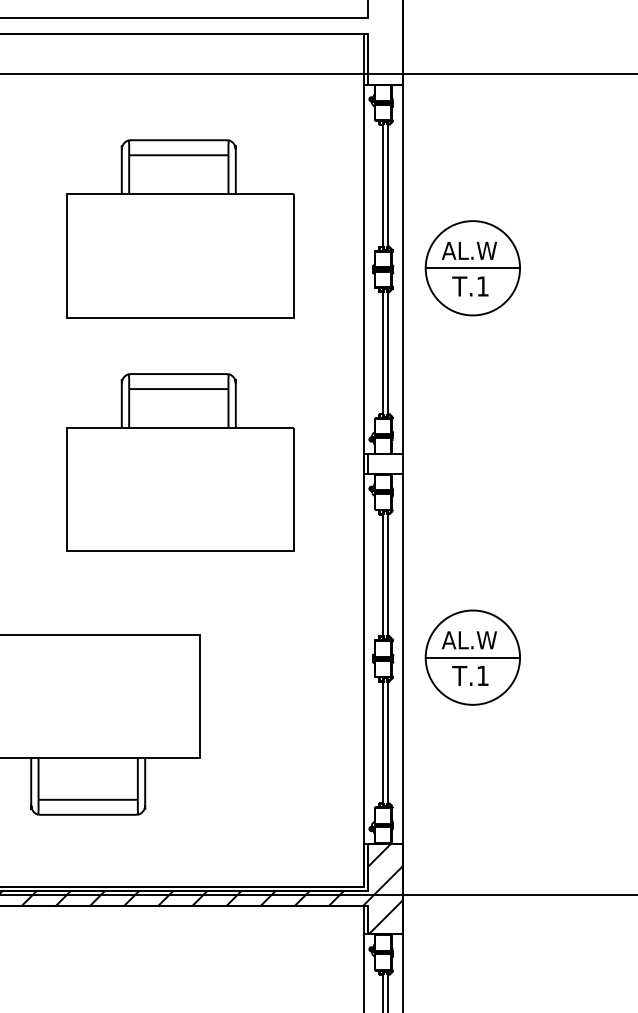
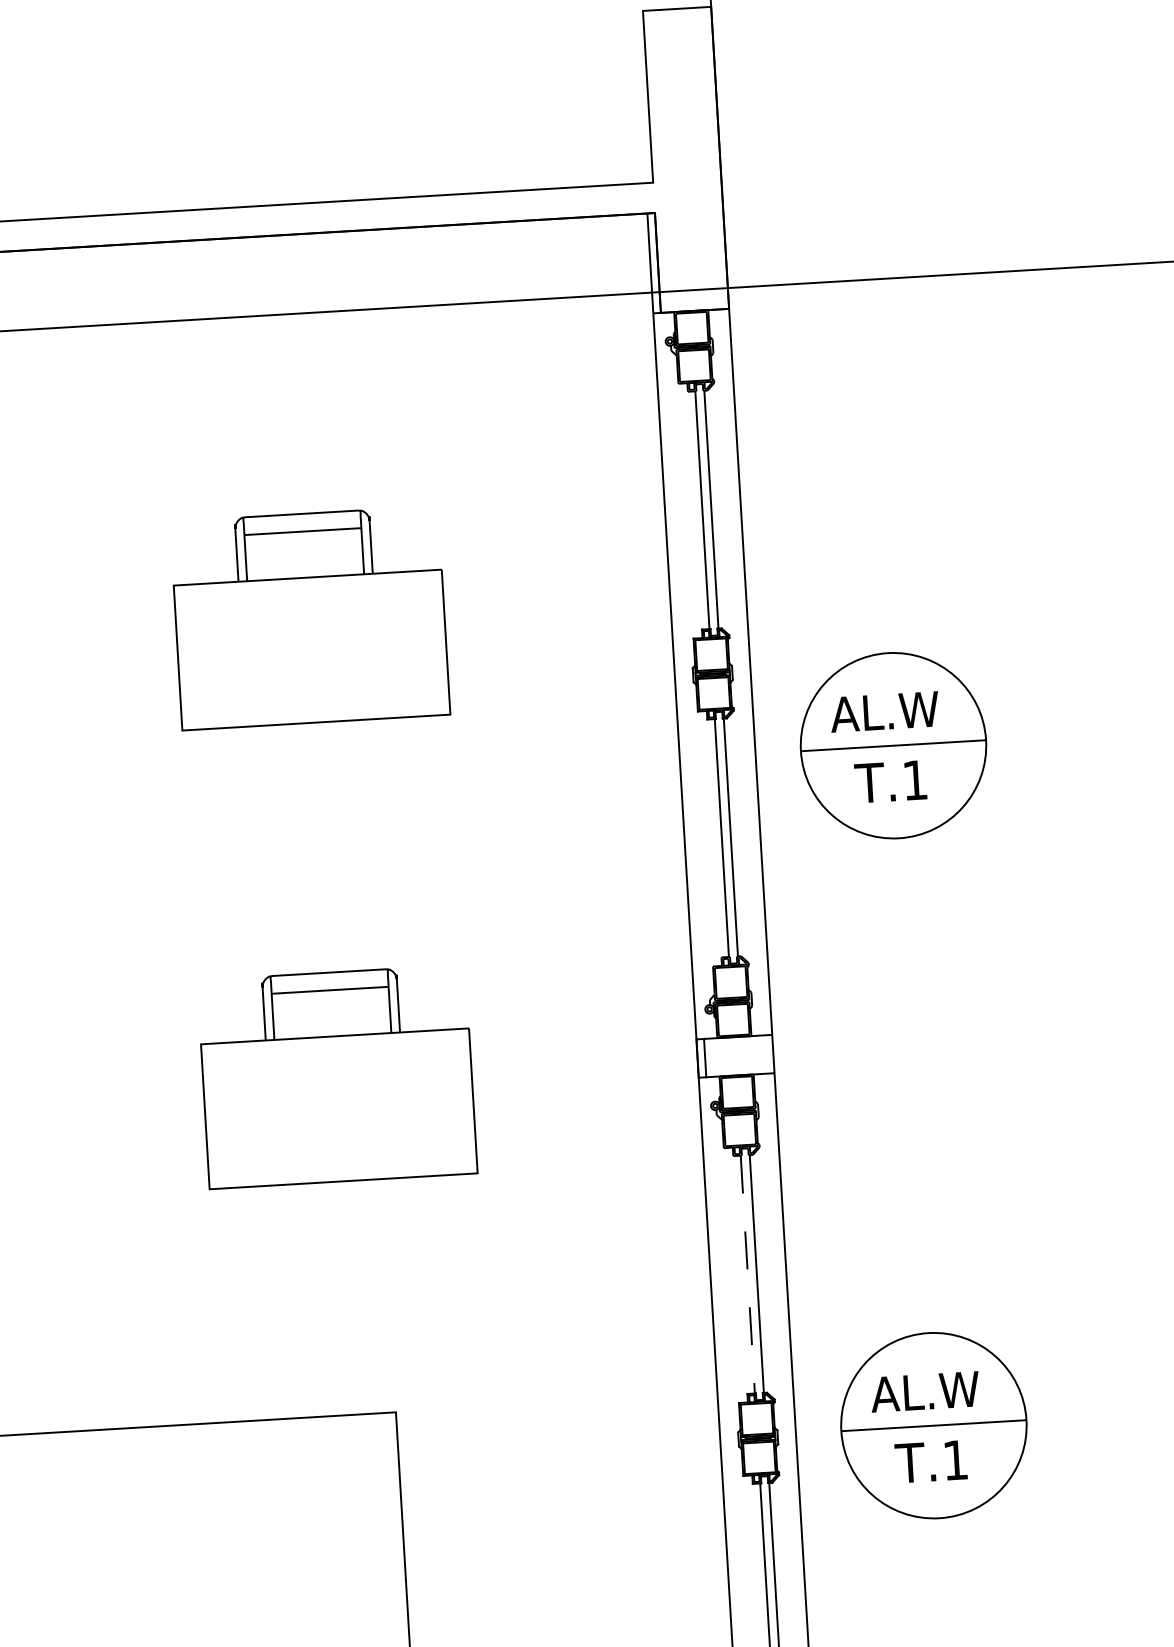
part: (180, 228) -> (309, 617), size x0.6
part: (472, 268) -> (892, 746), moved
part: (180, 462) -> (337, 1076), size x0.6
line: (382, 575) -> (746, 1274), solid -> dashed

